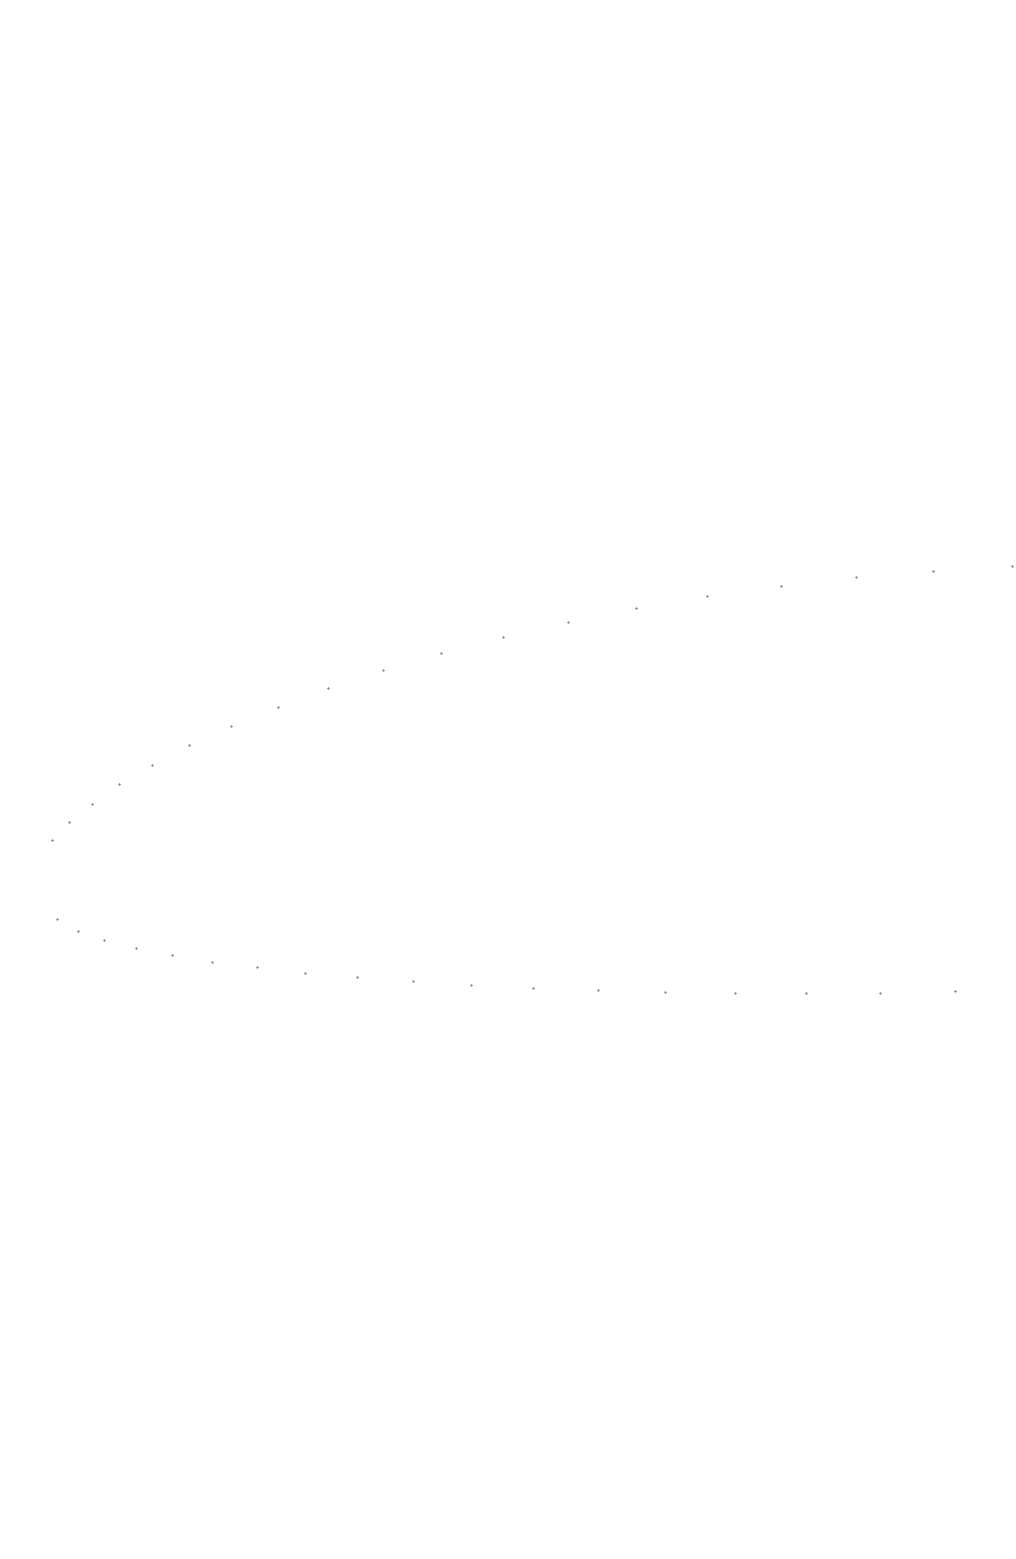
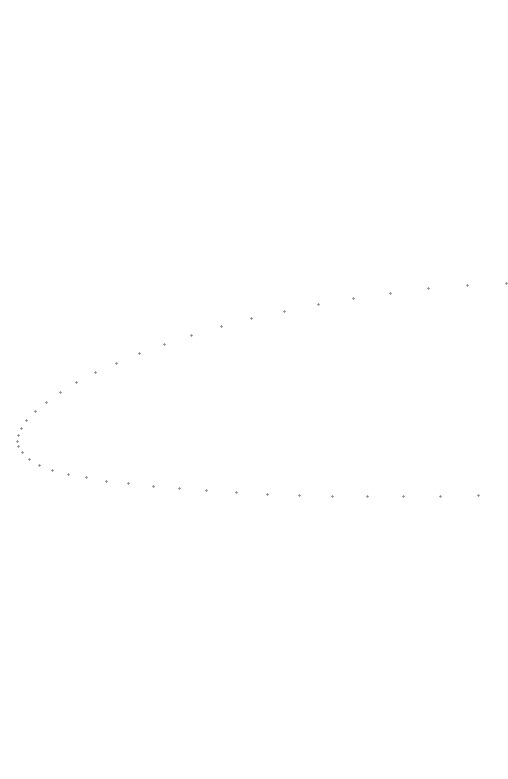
part: (38, 881) -> (19, 440), added

